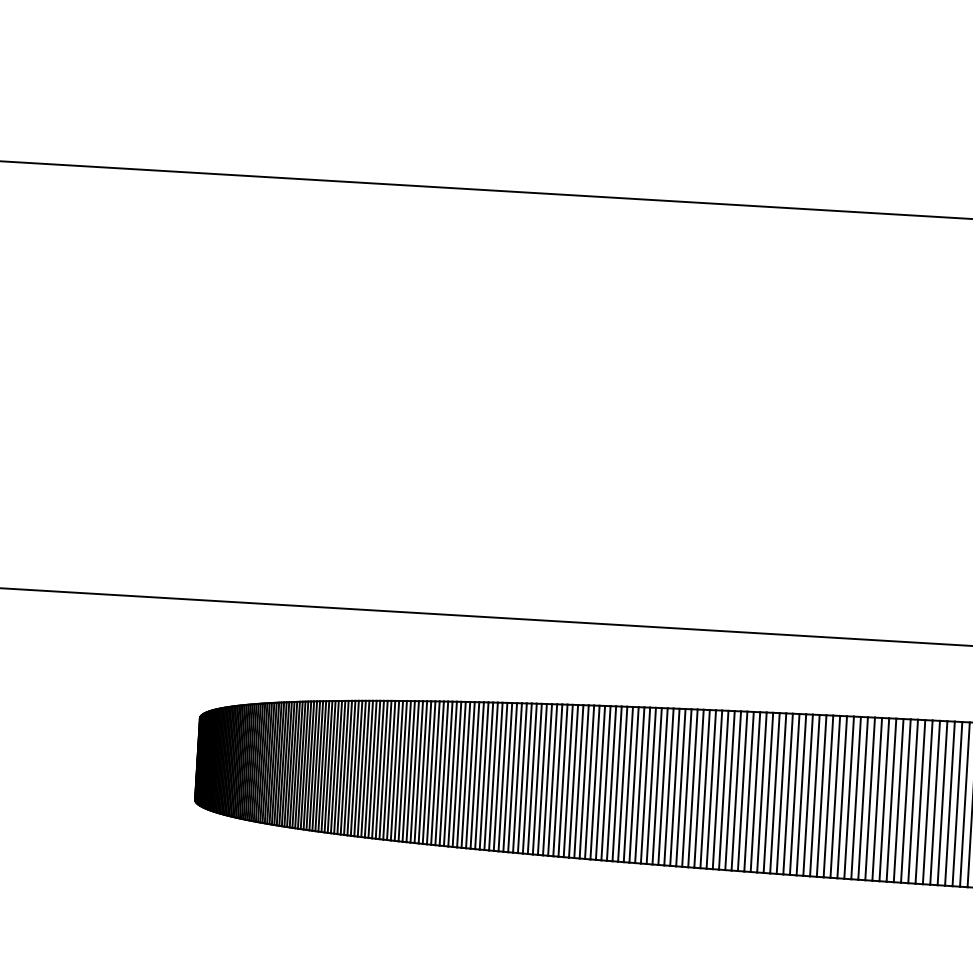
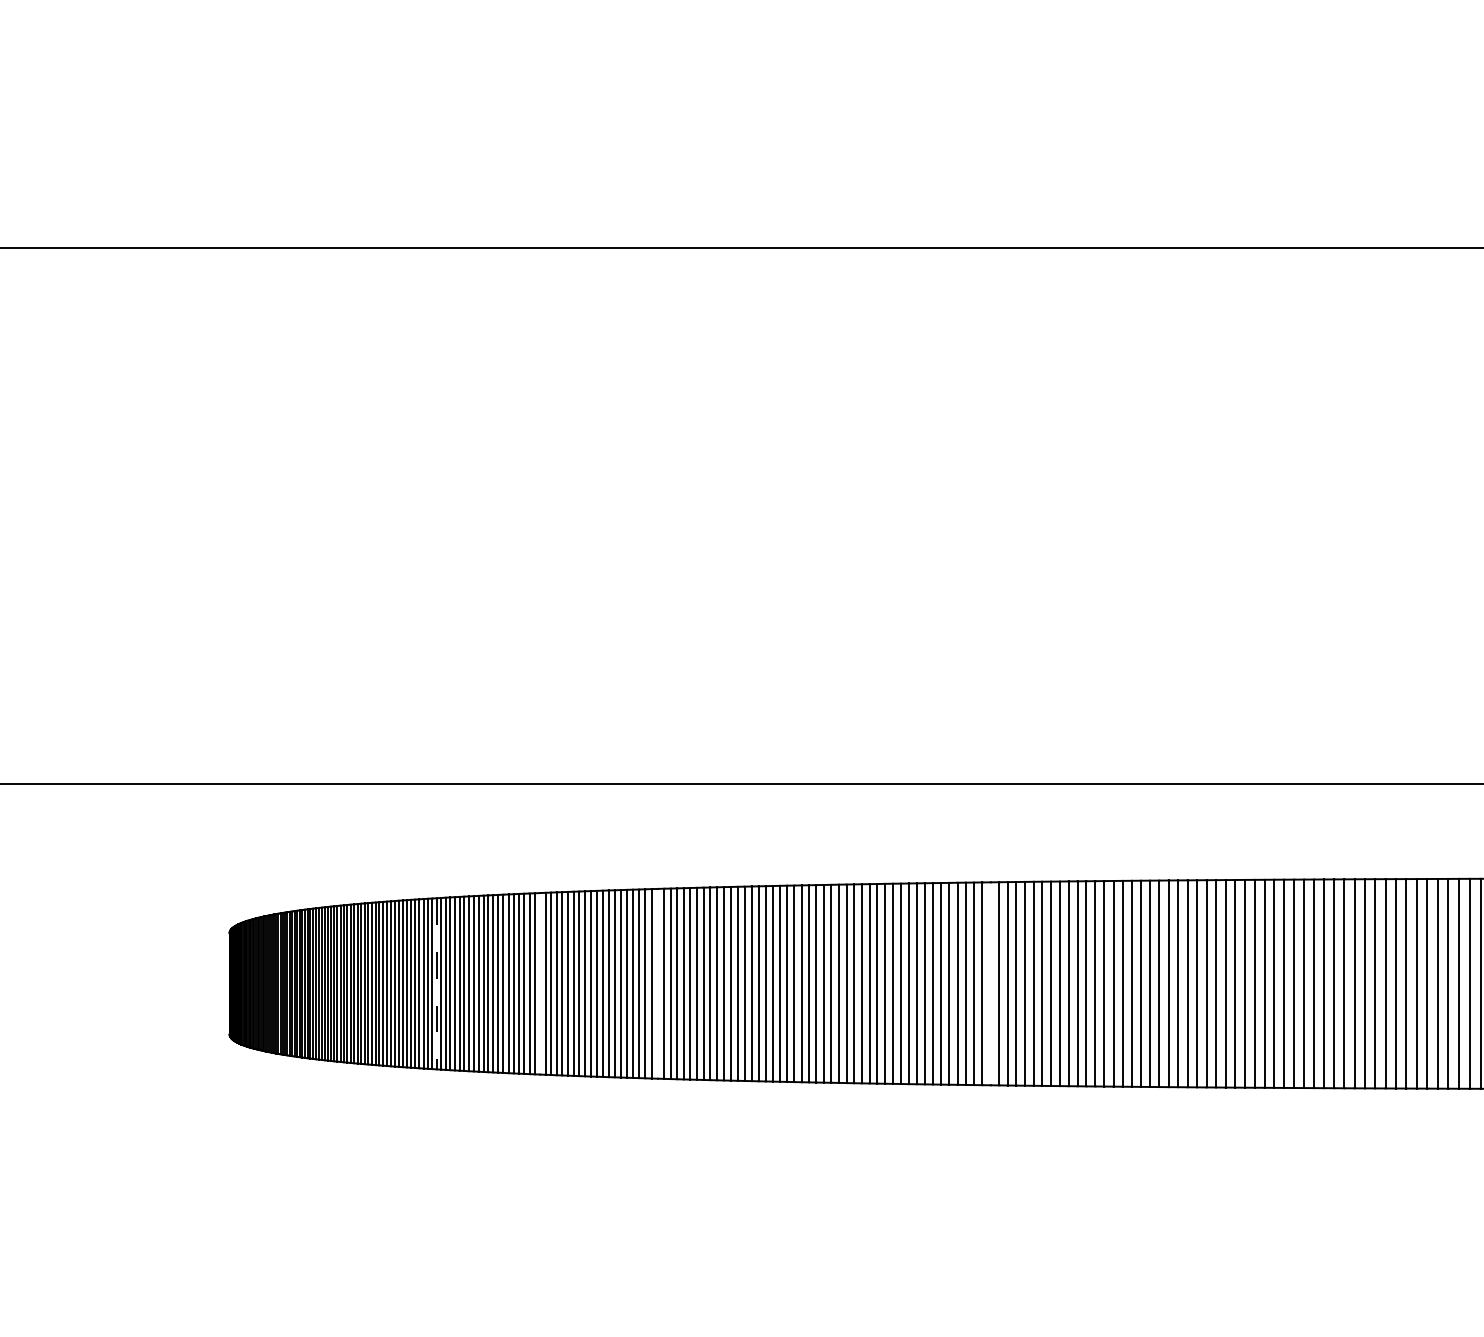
line: (361, 768) -> (436, 983), solid -> dashed
line: (444, 773) -> (540, 983), removed
line: (537, 778) -> (658, 983), removed
line: (801, 794) -> (990, 983), removed

